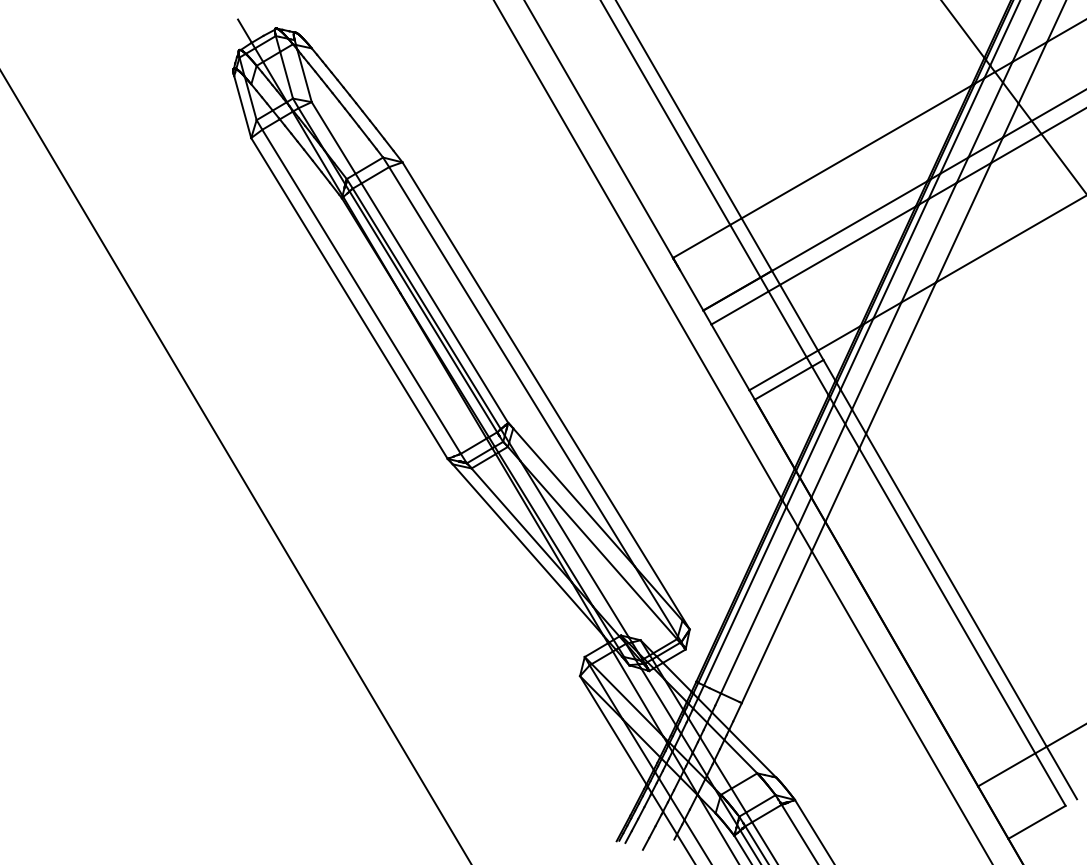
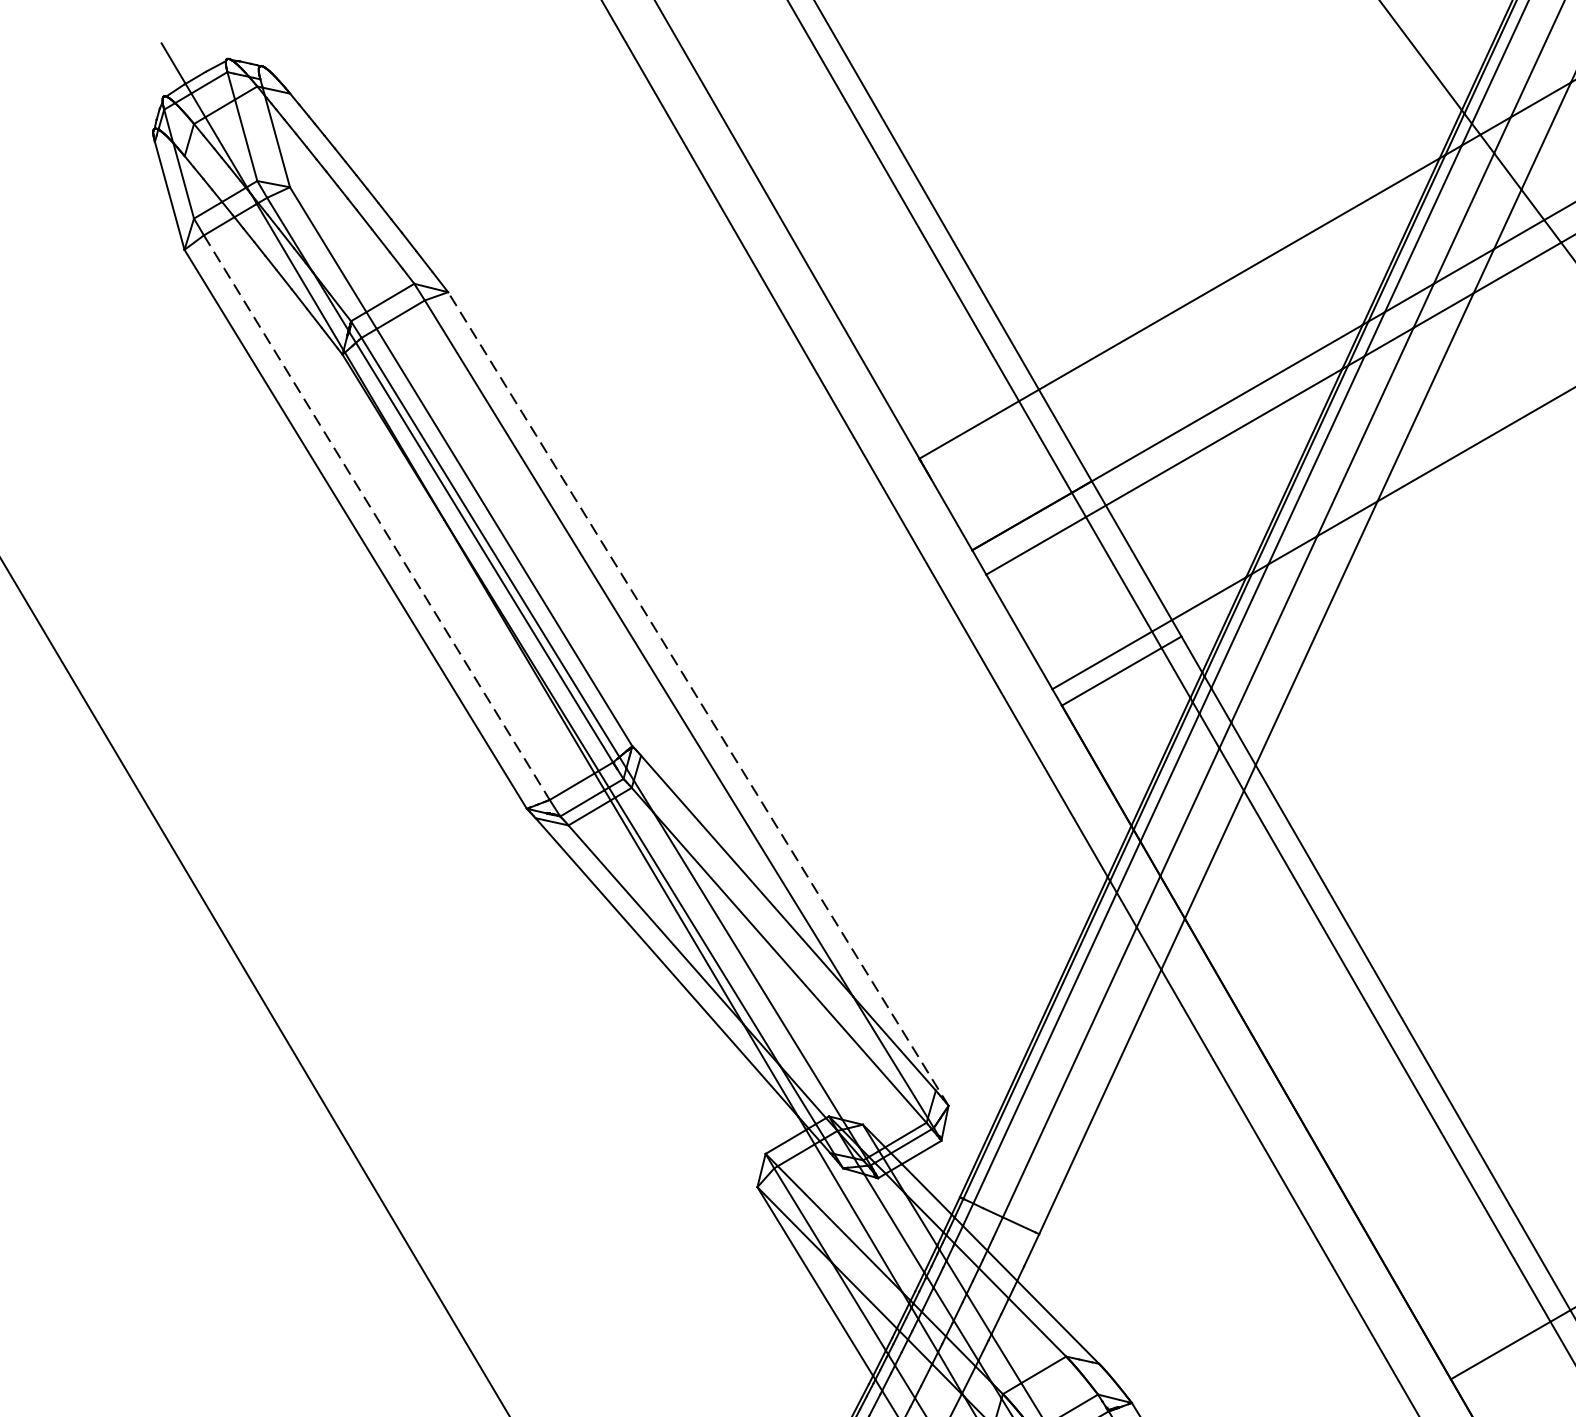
line: (361, 292) -> (376, 518), solid -> dashed
line: (545, 395) -> (697, 698), solid -> dashed

